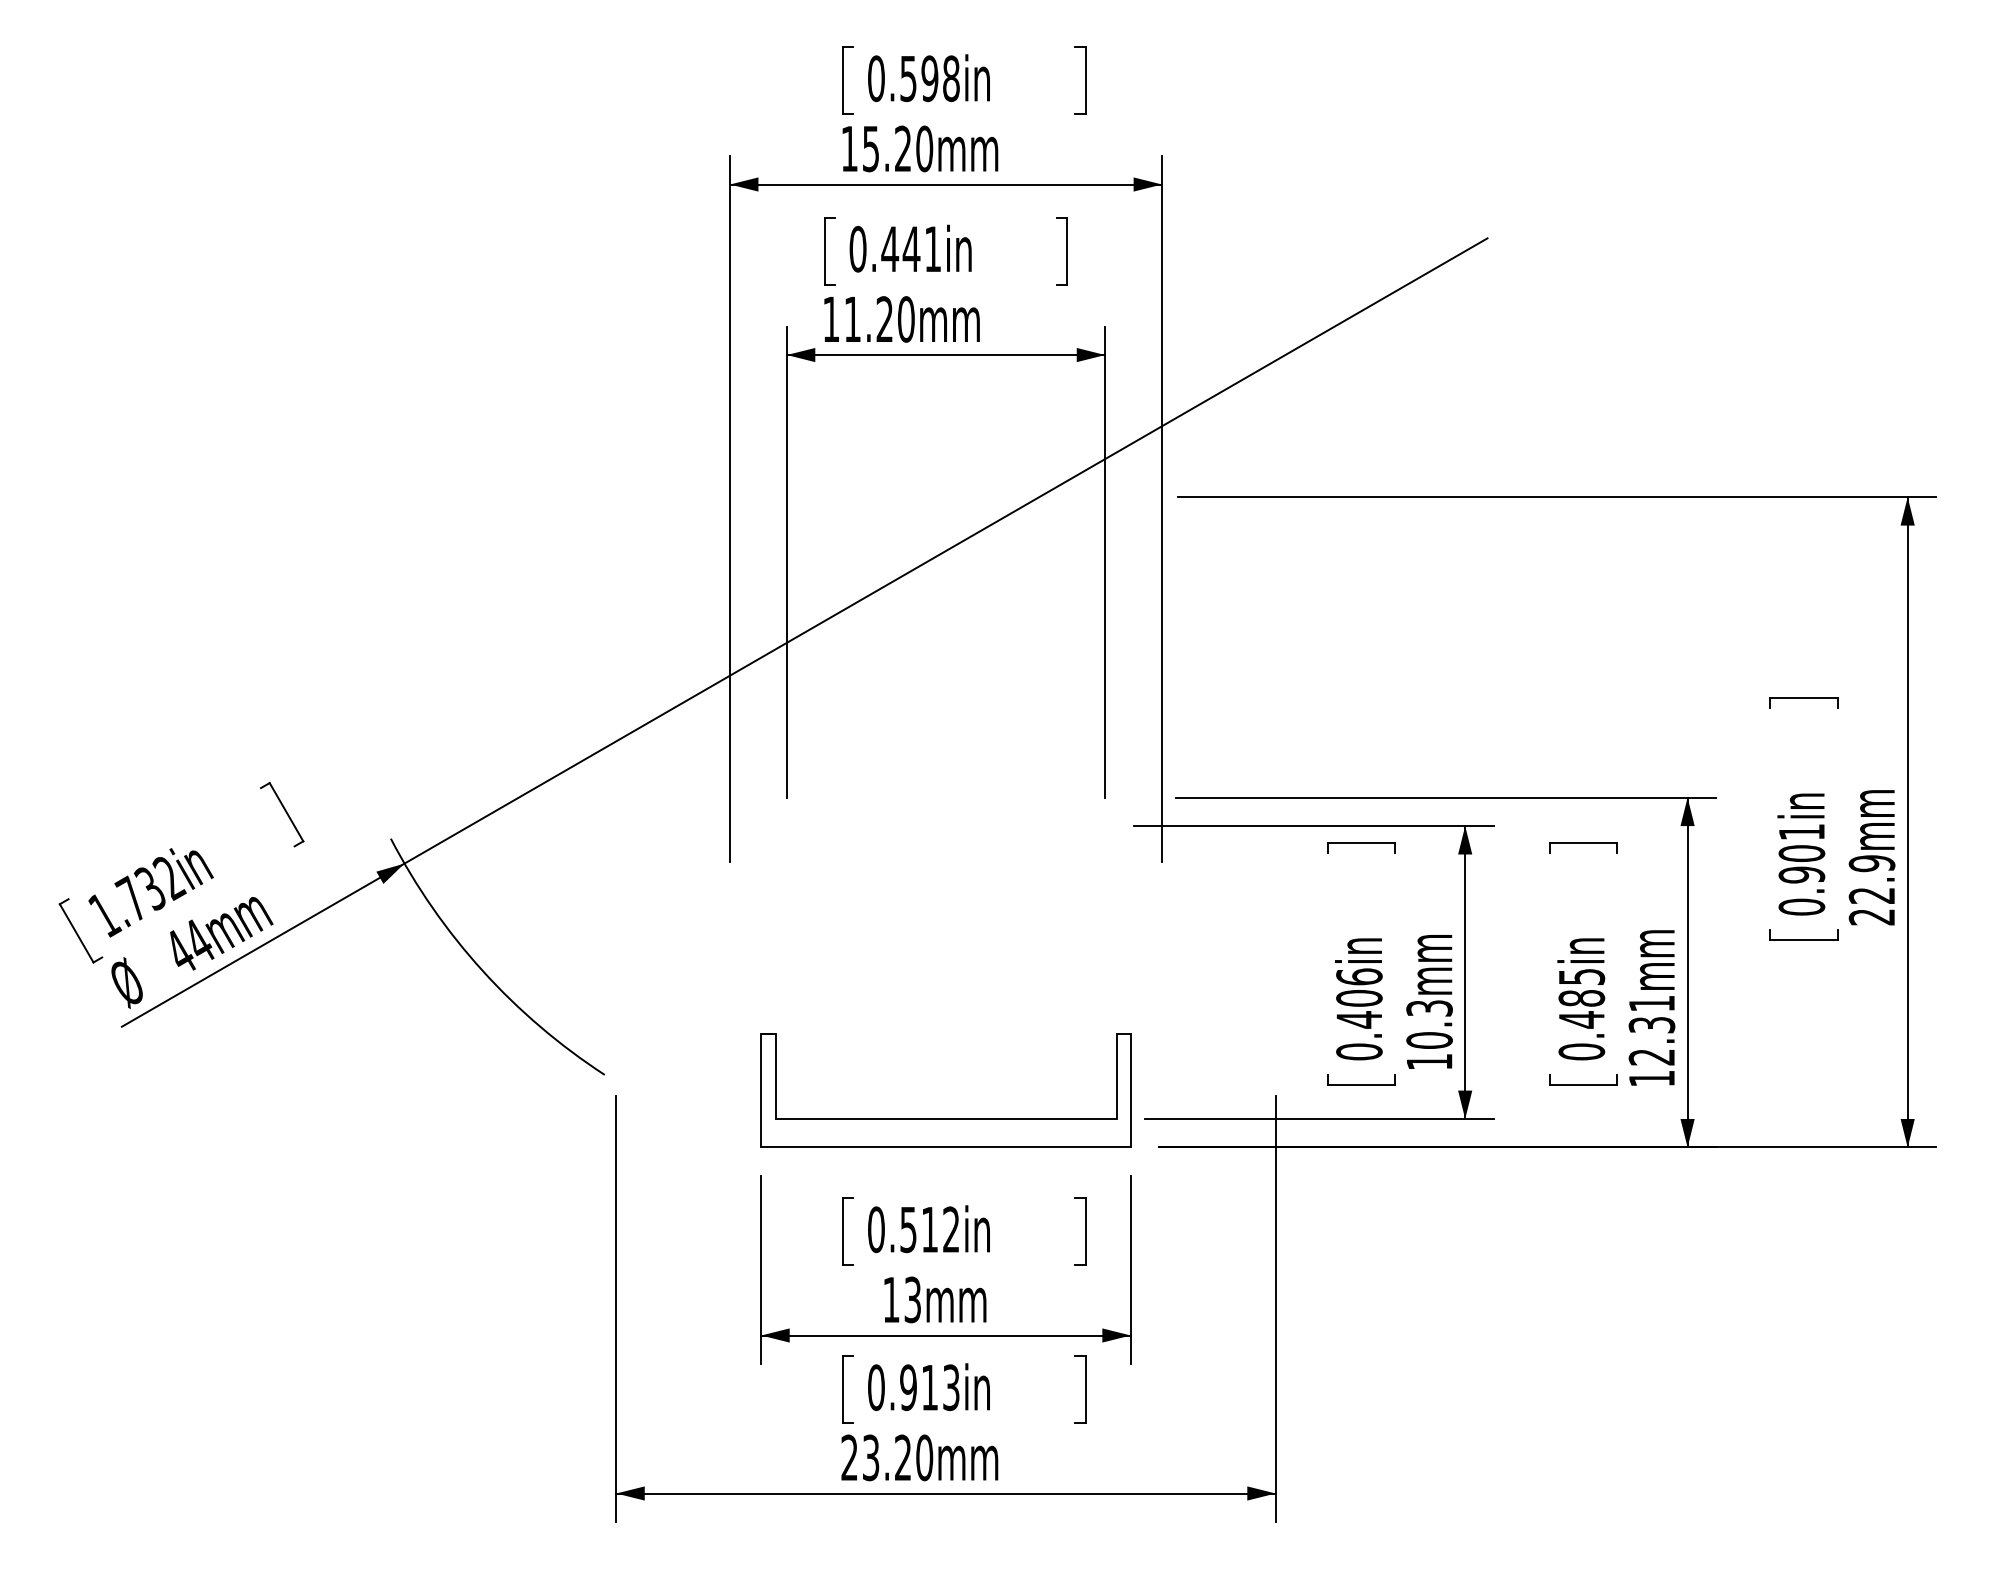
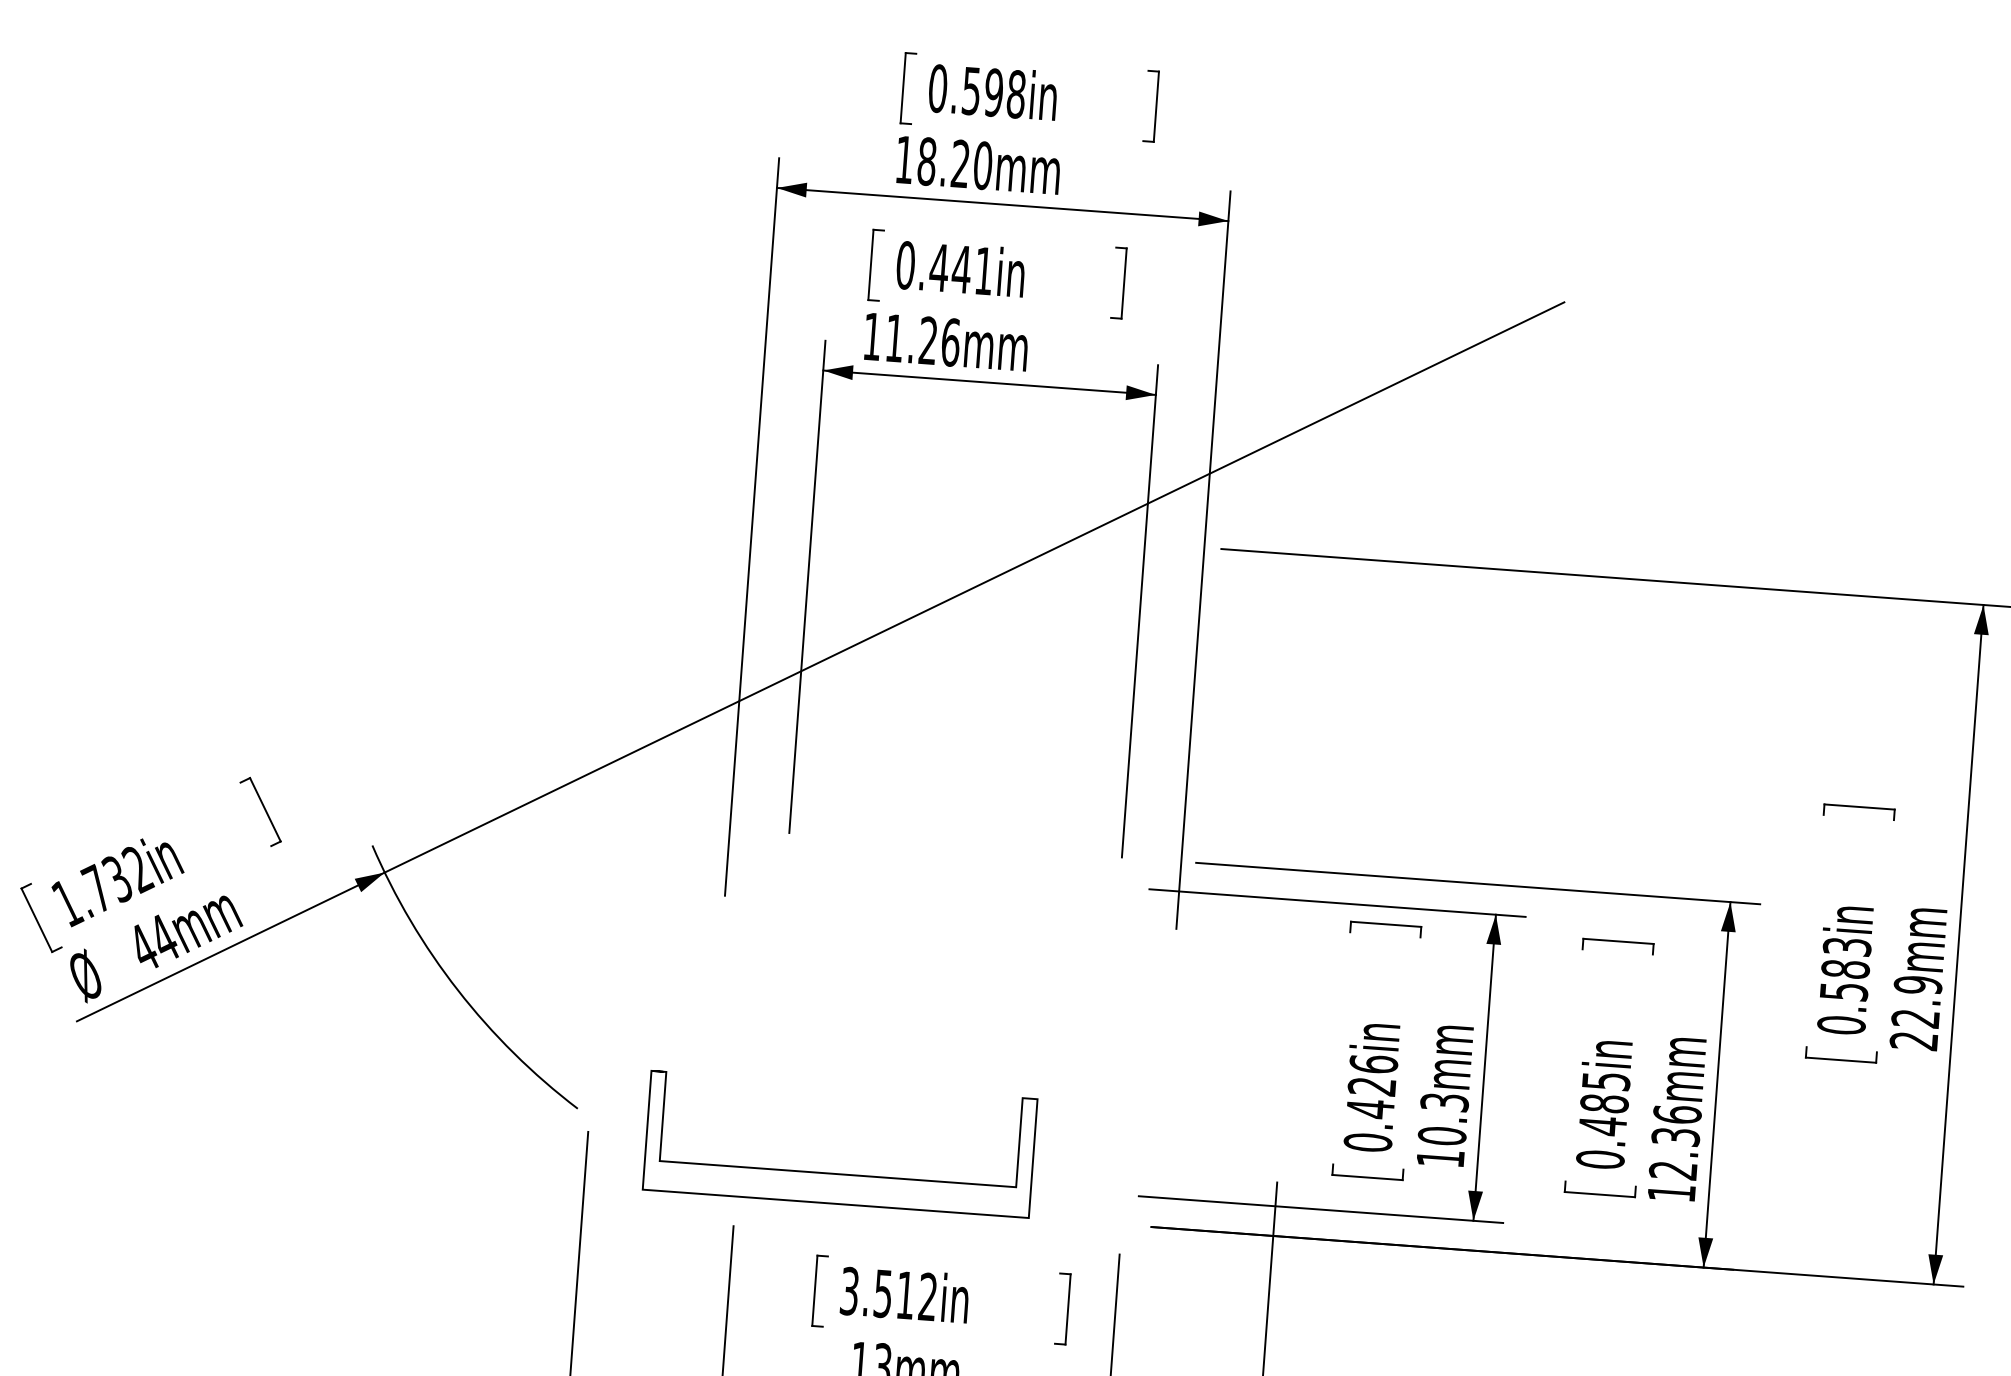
text: (870, 148) -> (926, 161), 15.20mm -> 18.20mm
text: (906, 319) -> (951, 342), 11.20mm -> 11.26mm
text: (1801, 853) -> (1845, 969), 0.901in -> 0.583in
text: (1359, 998) -> (1372, 1086), 0.406in -> 0.426in
text: (1651, 1003) -> (1676, 1114), 12.31mm -> 12.36mm
curve: (945, 1118) -> (837, 1173), moved
text: (876, 1229) -> (849, 1291), 0.512in -> 3.512in

